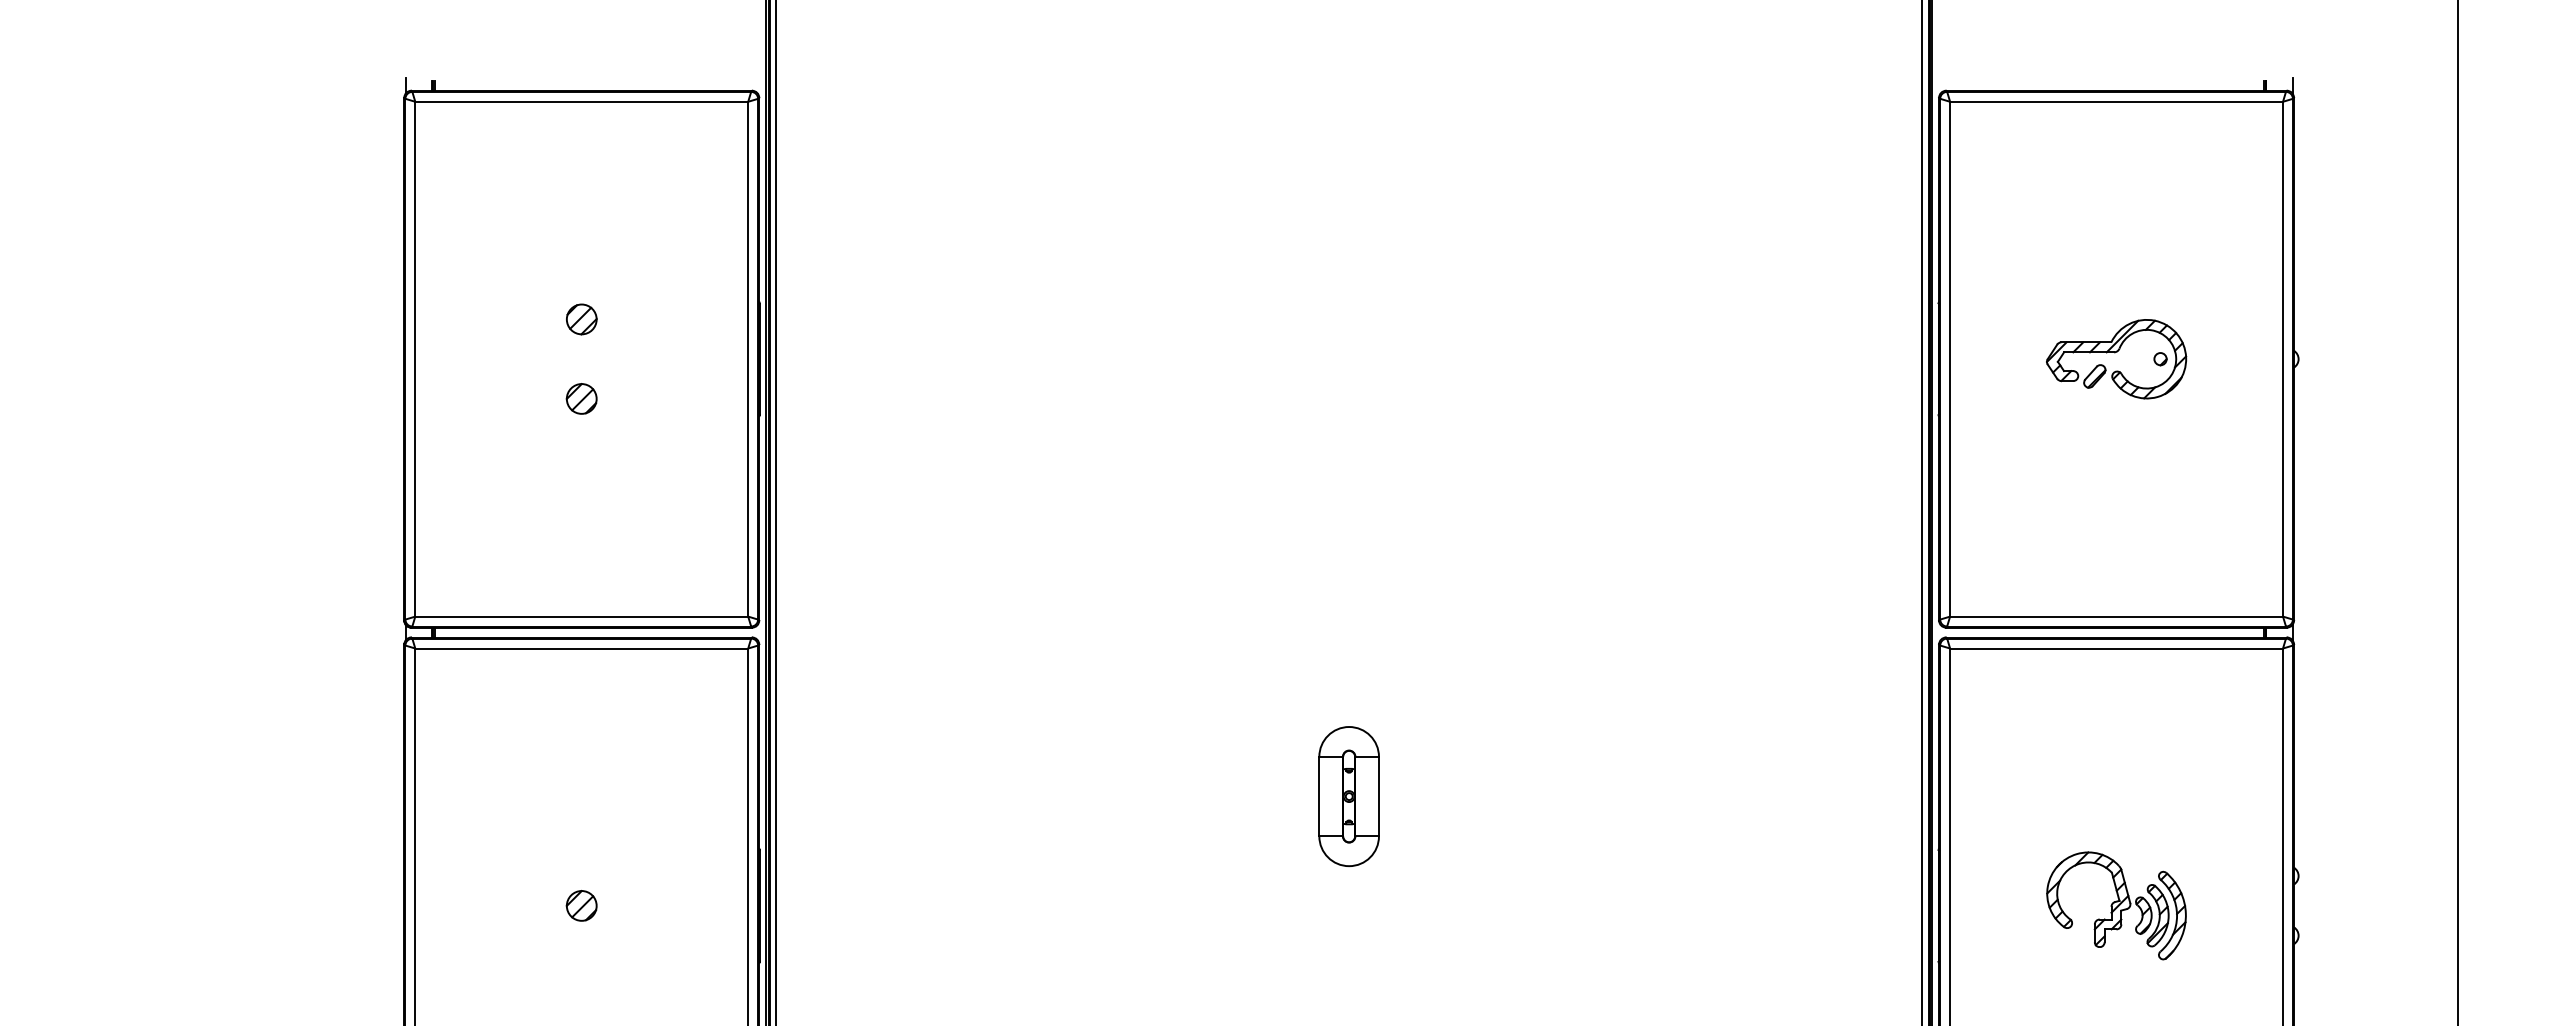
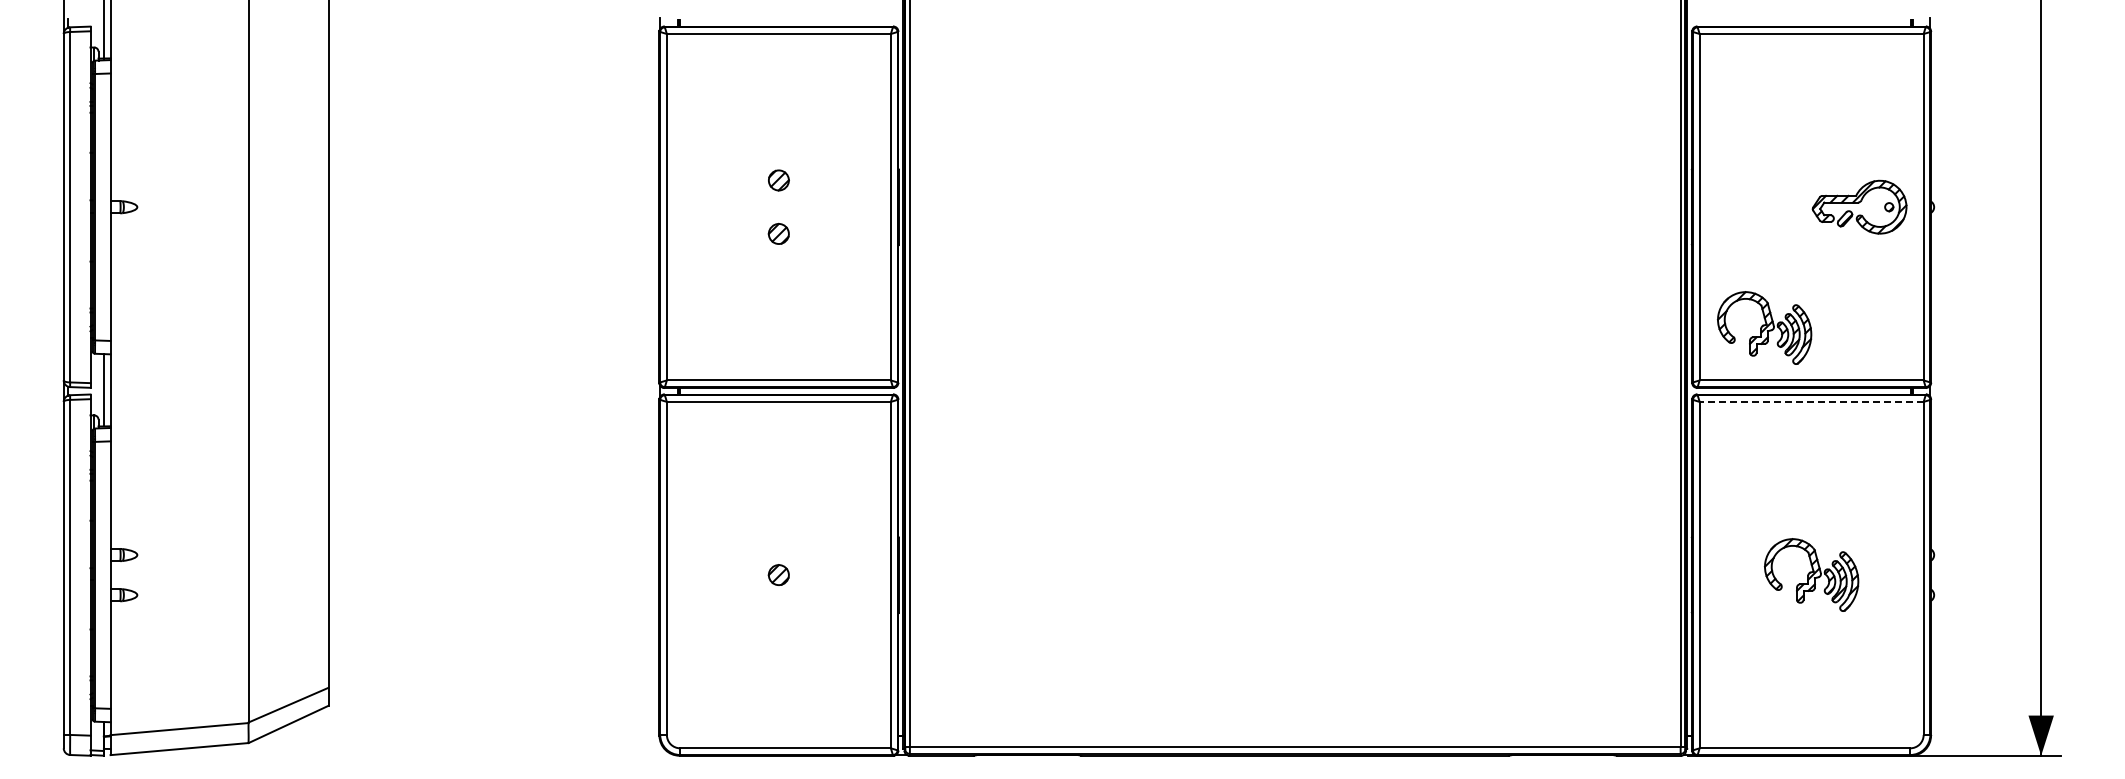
part: (2116, 358) -> (1859, 206), moved
part: (2046, 537) -> (1764, 327), added
line: (2116, 647) -> (1811, 401), solid -> dashed
part: (1349, 796) -> (1295, 501), removed

